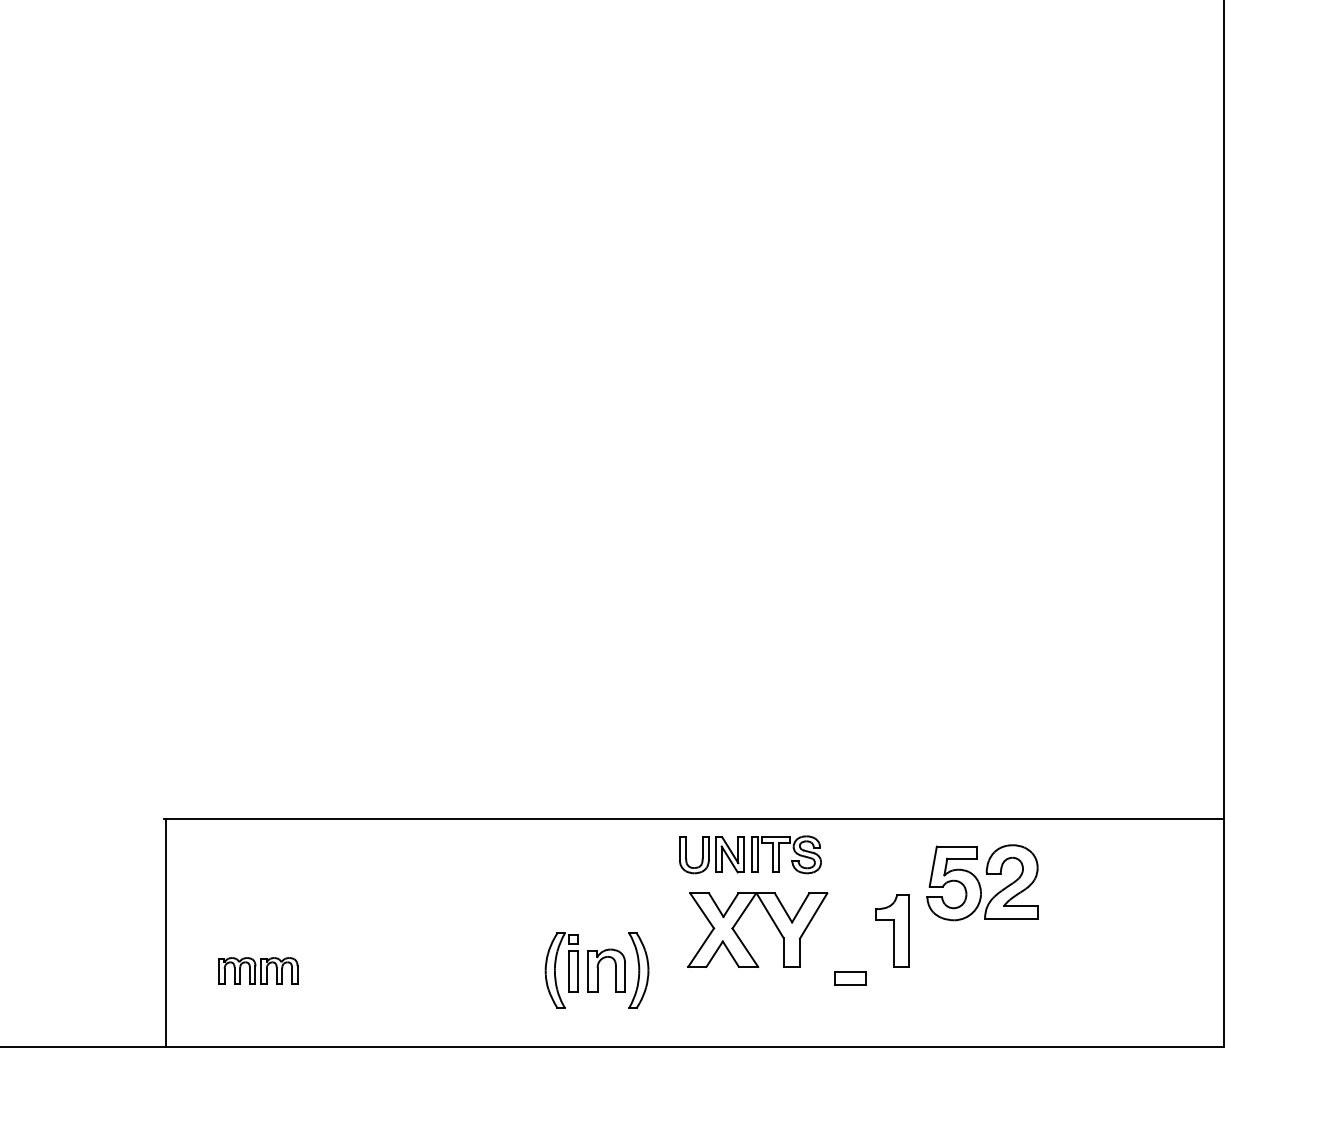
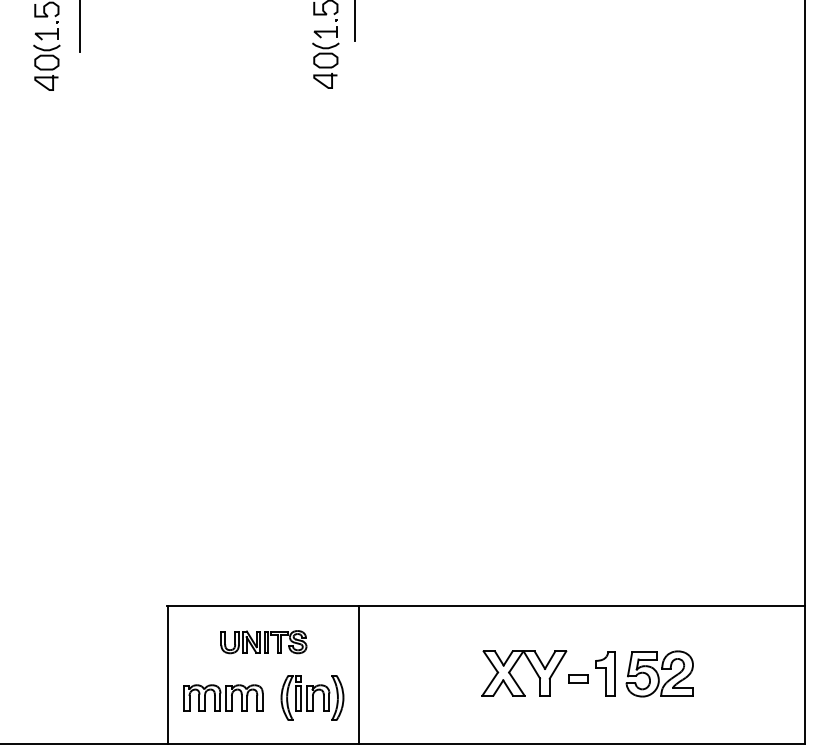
part: (749, 855) -> (263, 642), moved
part: (982, 881) -> (659, 673), moved
line: (484, 933) -> (359, 675), added
part: (258, 969) -> (223, 697), size x1.67
part: (597, 969) -> (312, 697), moved
part: (850, 978) -> (578, 678), moved

